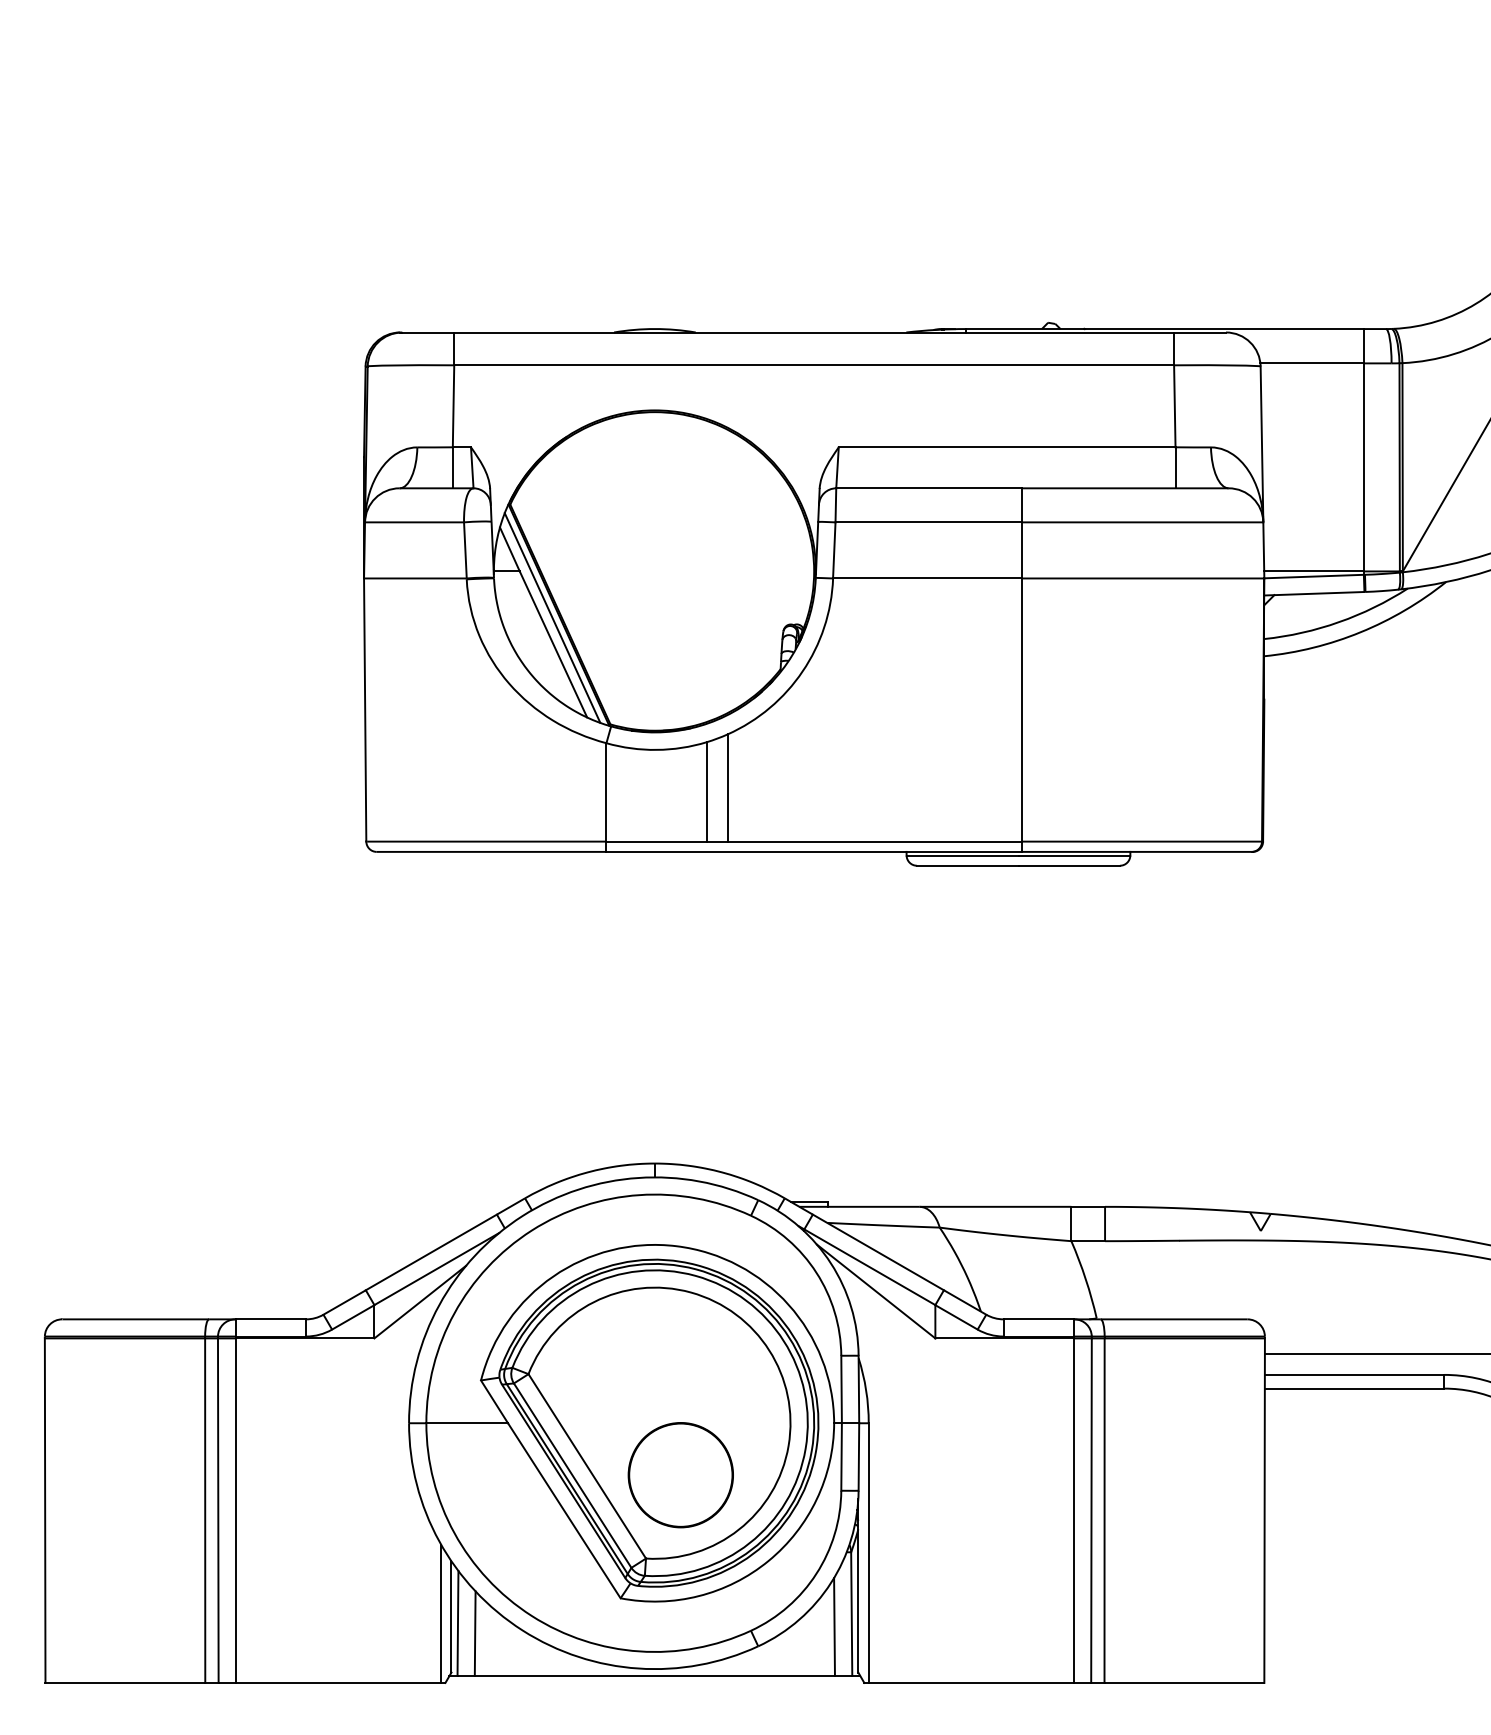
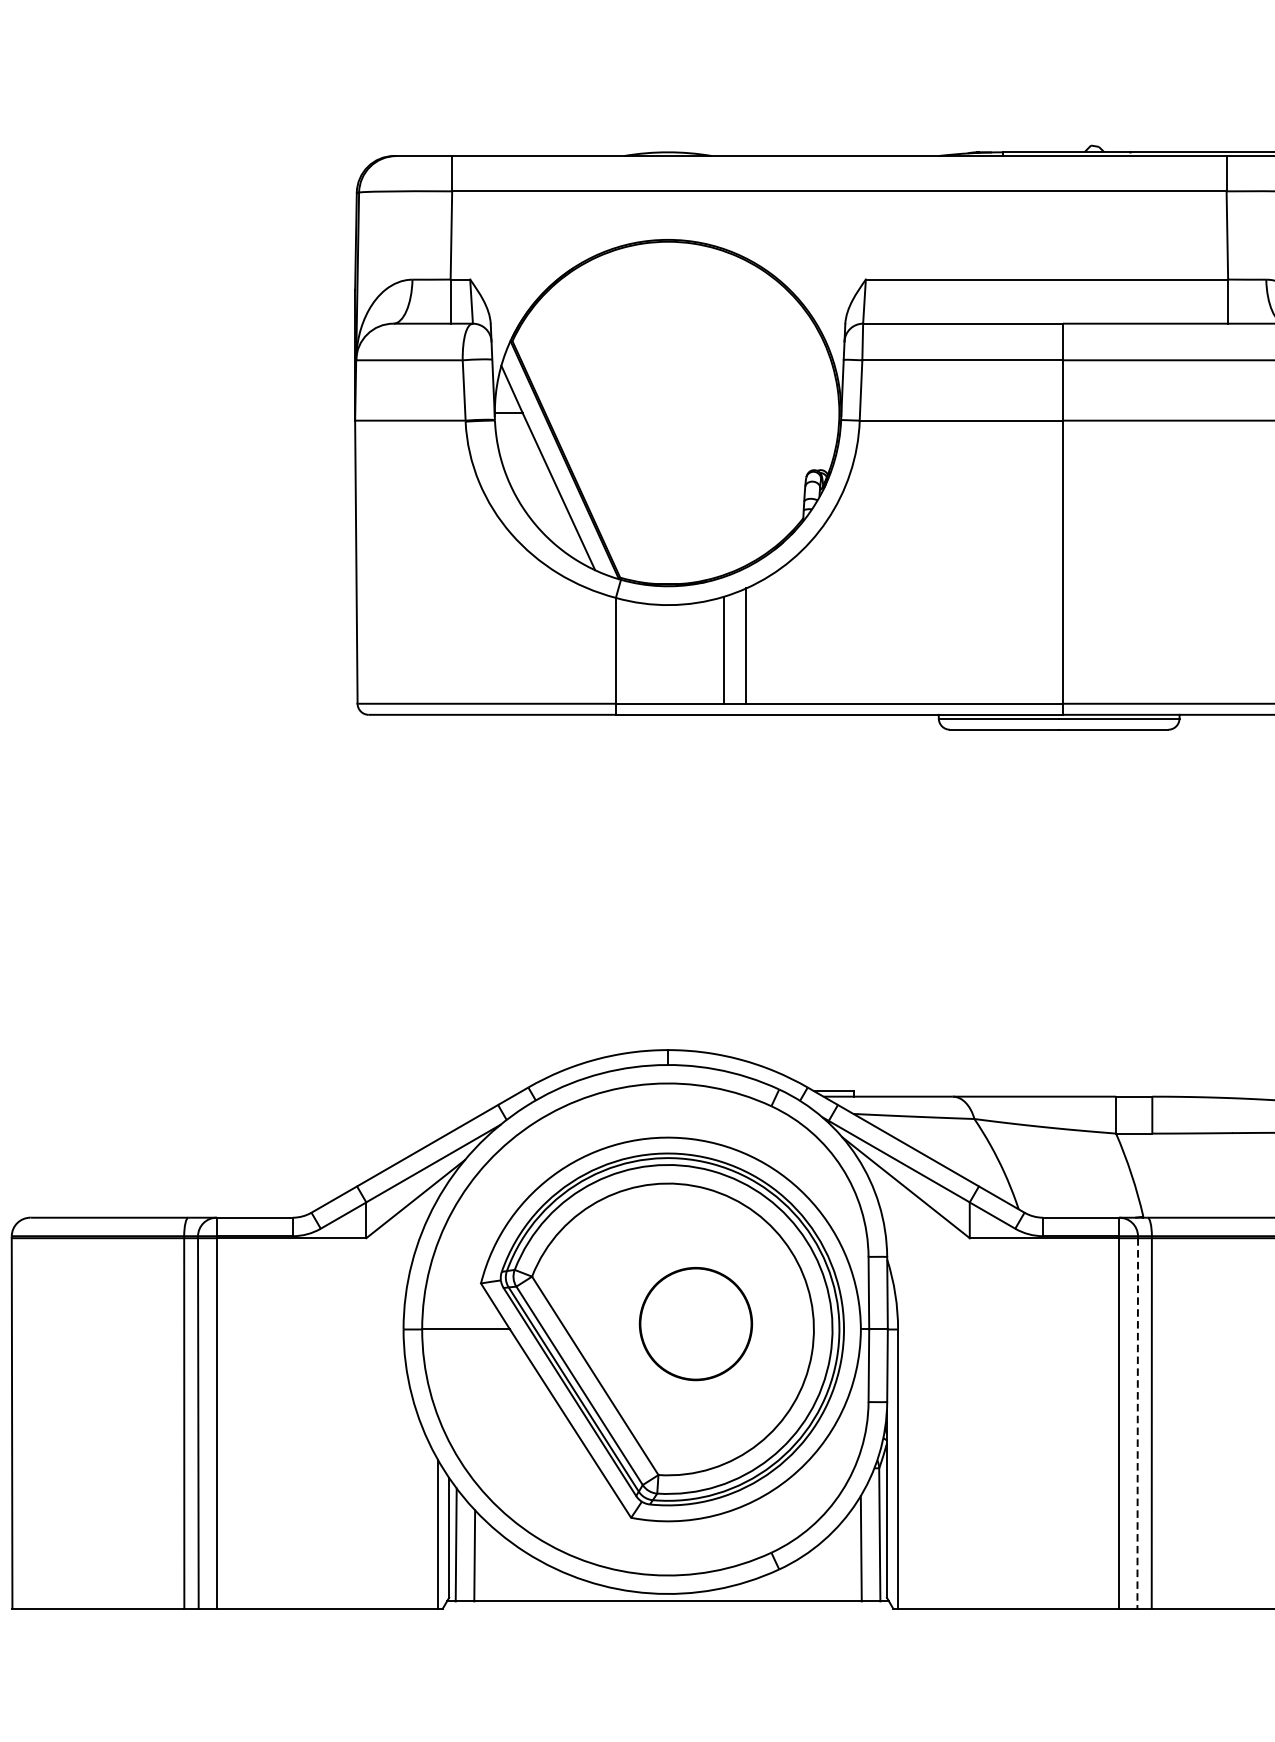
line: (552, 617) -> (557, 462), removed
part: (680, 1475) -> (695, 1324), moved
line: (1091, 1511) -> (1137, 1424), solid -> dashed

